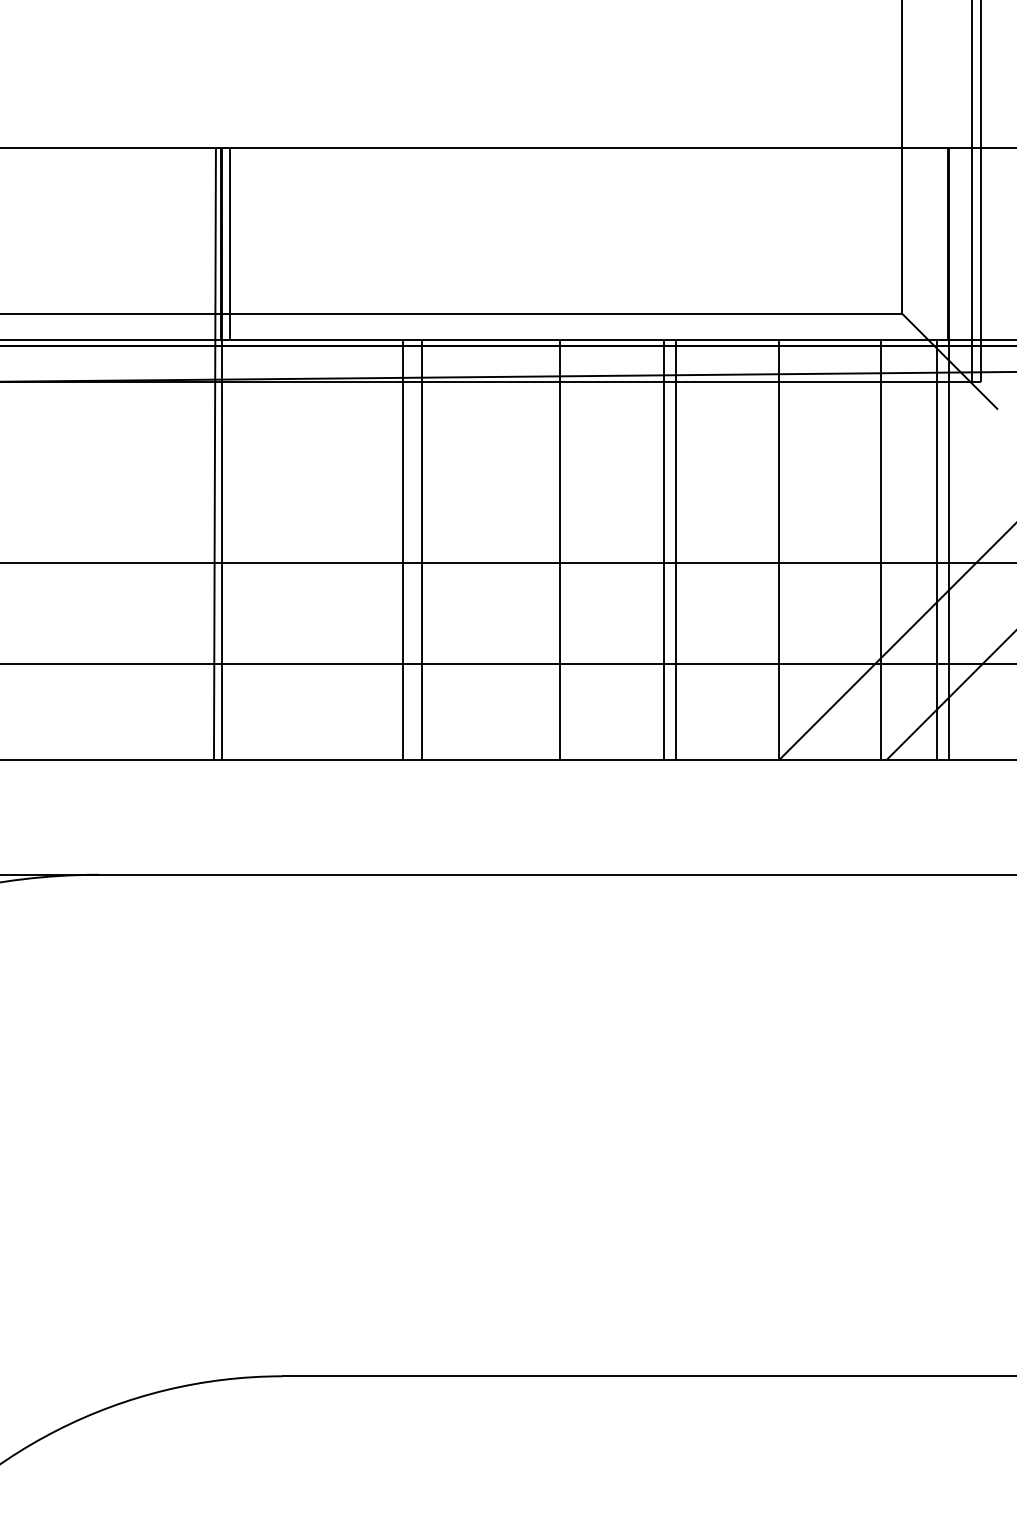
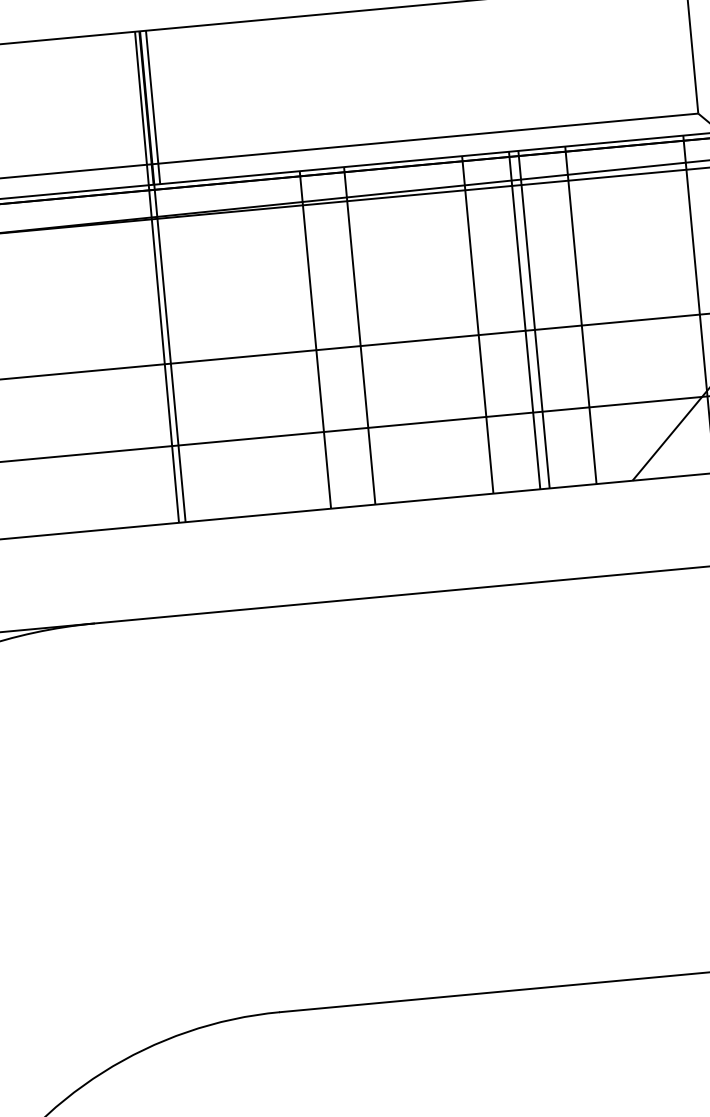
line: (421, 549) -> (359, 335), moved
line: (559, 549) -> (477, 324), moved
line: (779, 549) -> (581, 315), moved

